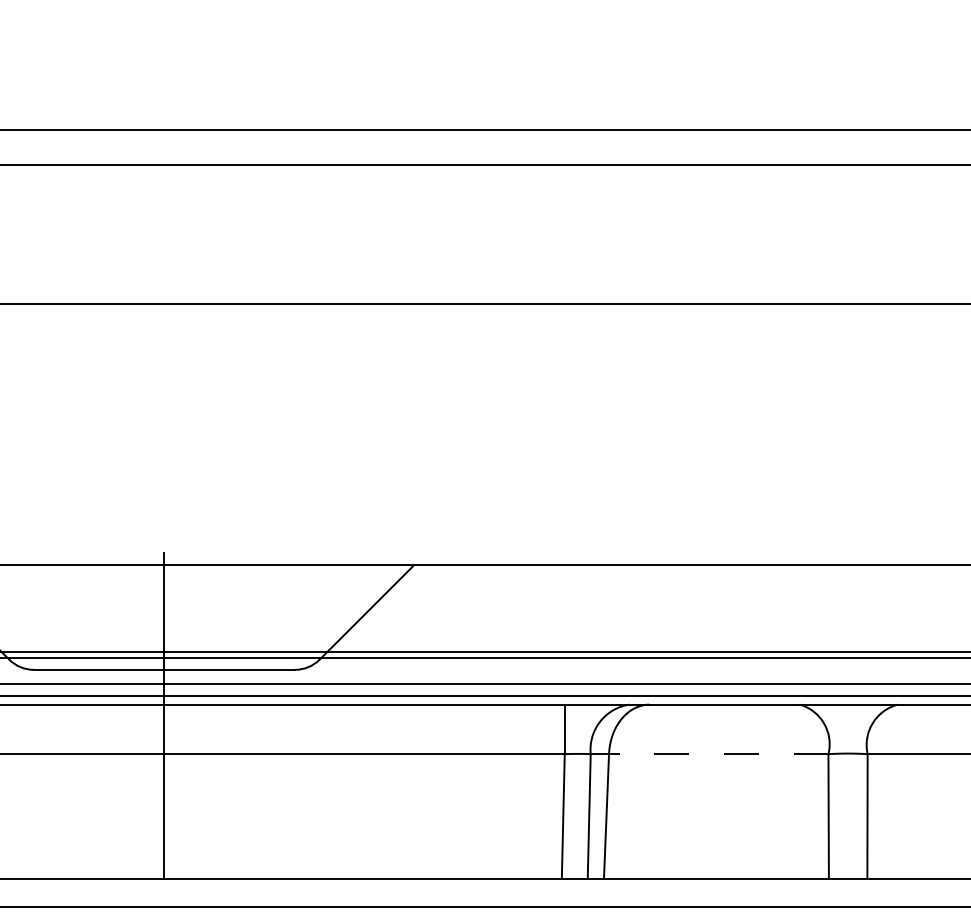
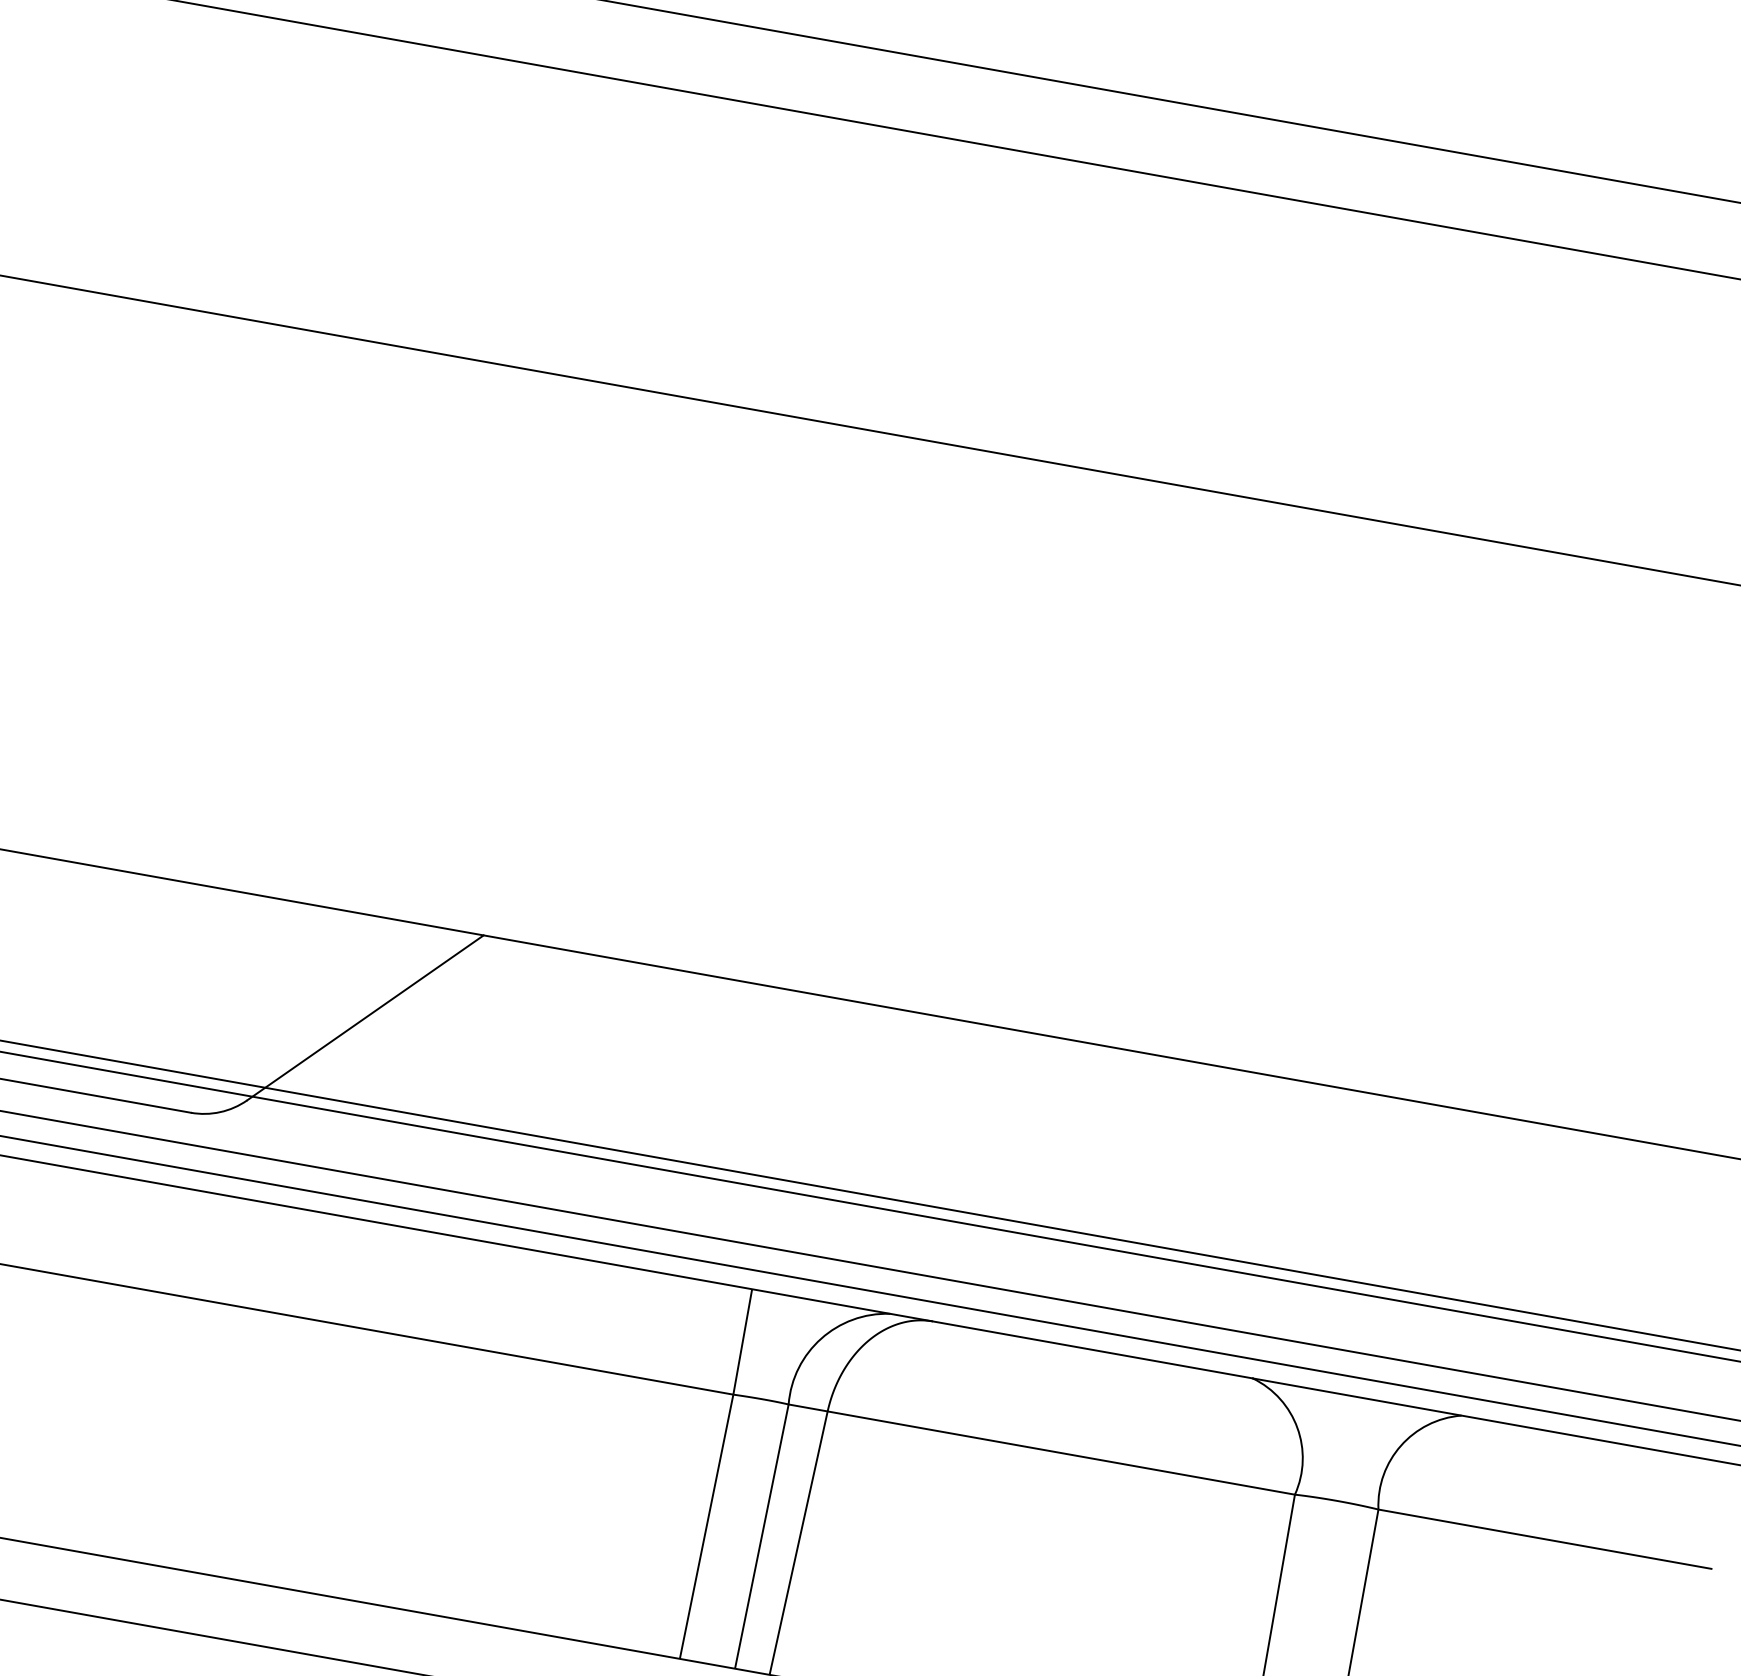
line: (709, 754) -> (1041, 1450), dashed -> solid

